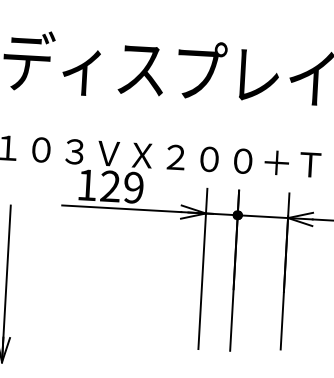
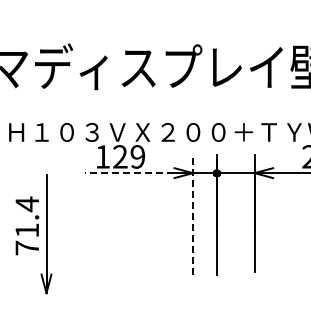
line: (121, 209) -> (129, 173), solid -> dashed
line: (203, 268) -> (193, 214), solid -> dashed

